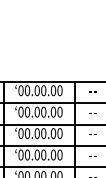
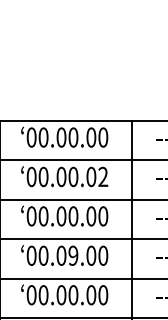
text: (59, 112) -> (102, 177), 00.00.00 -> 00.00.02
text: (43, 154) -> (73, 254), 00.00.00 -> 00.09.00

